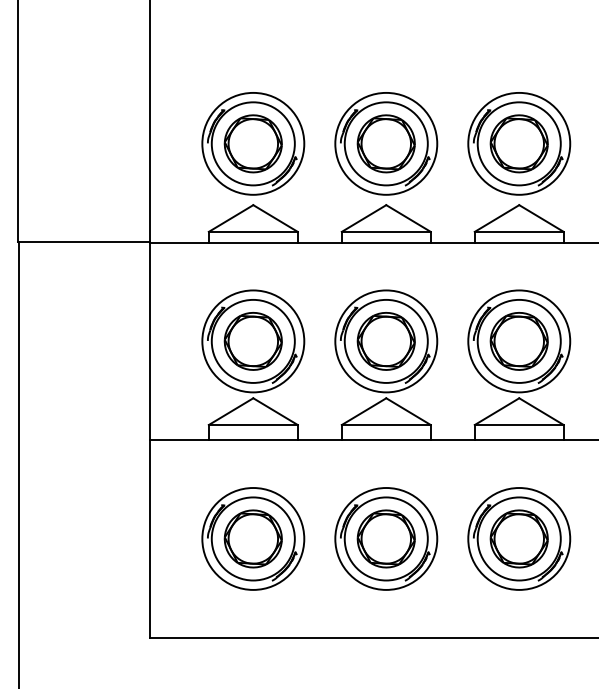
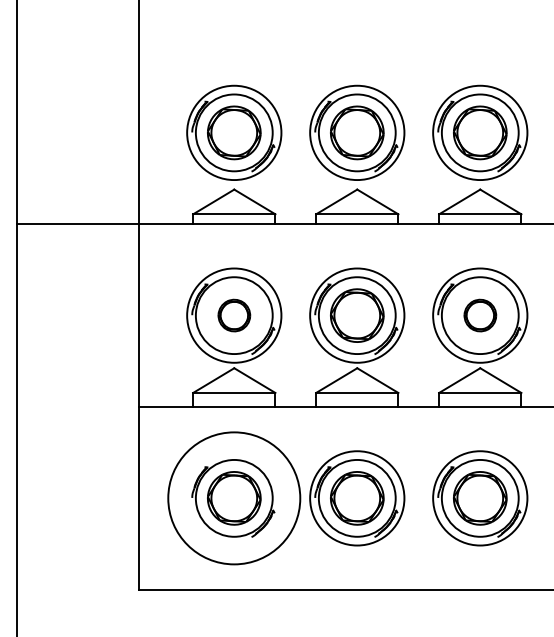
part: (253, 341) -> (234, 315), size x0.6
part: (519, 341) -> (480, 315), size x0.6
circle: (253, 539) -> (234, 498), size x1.4

